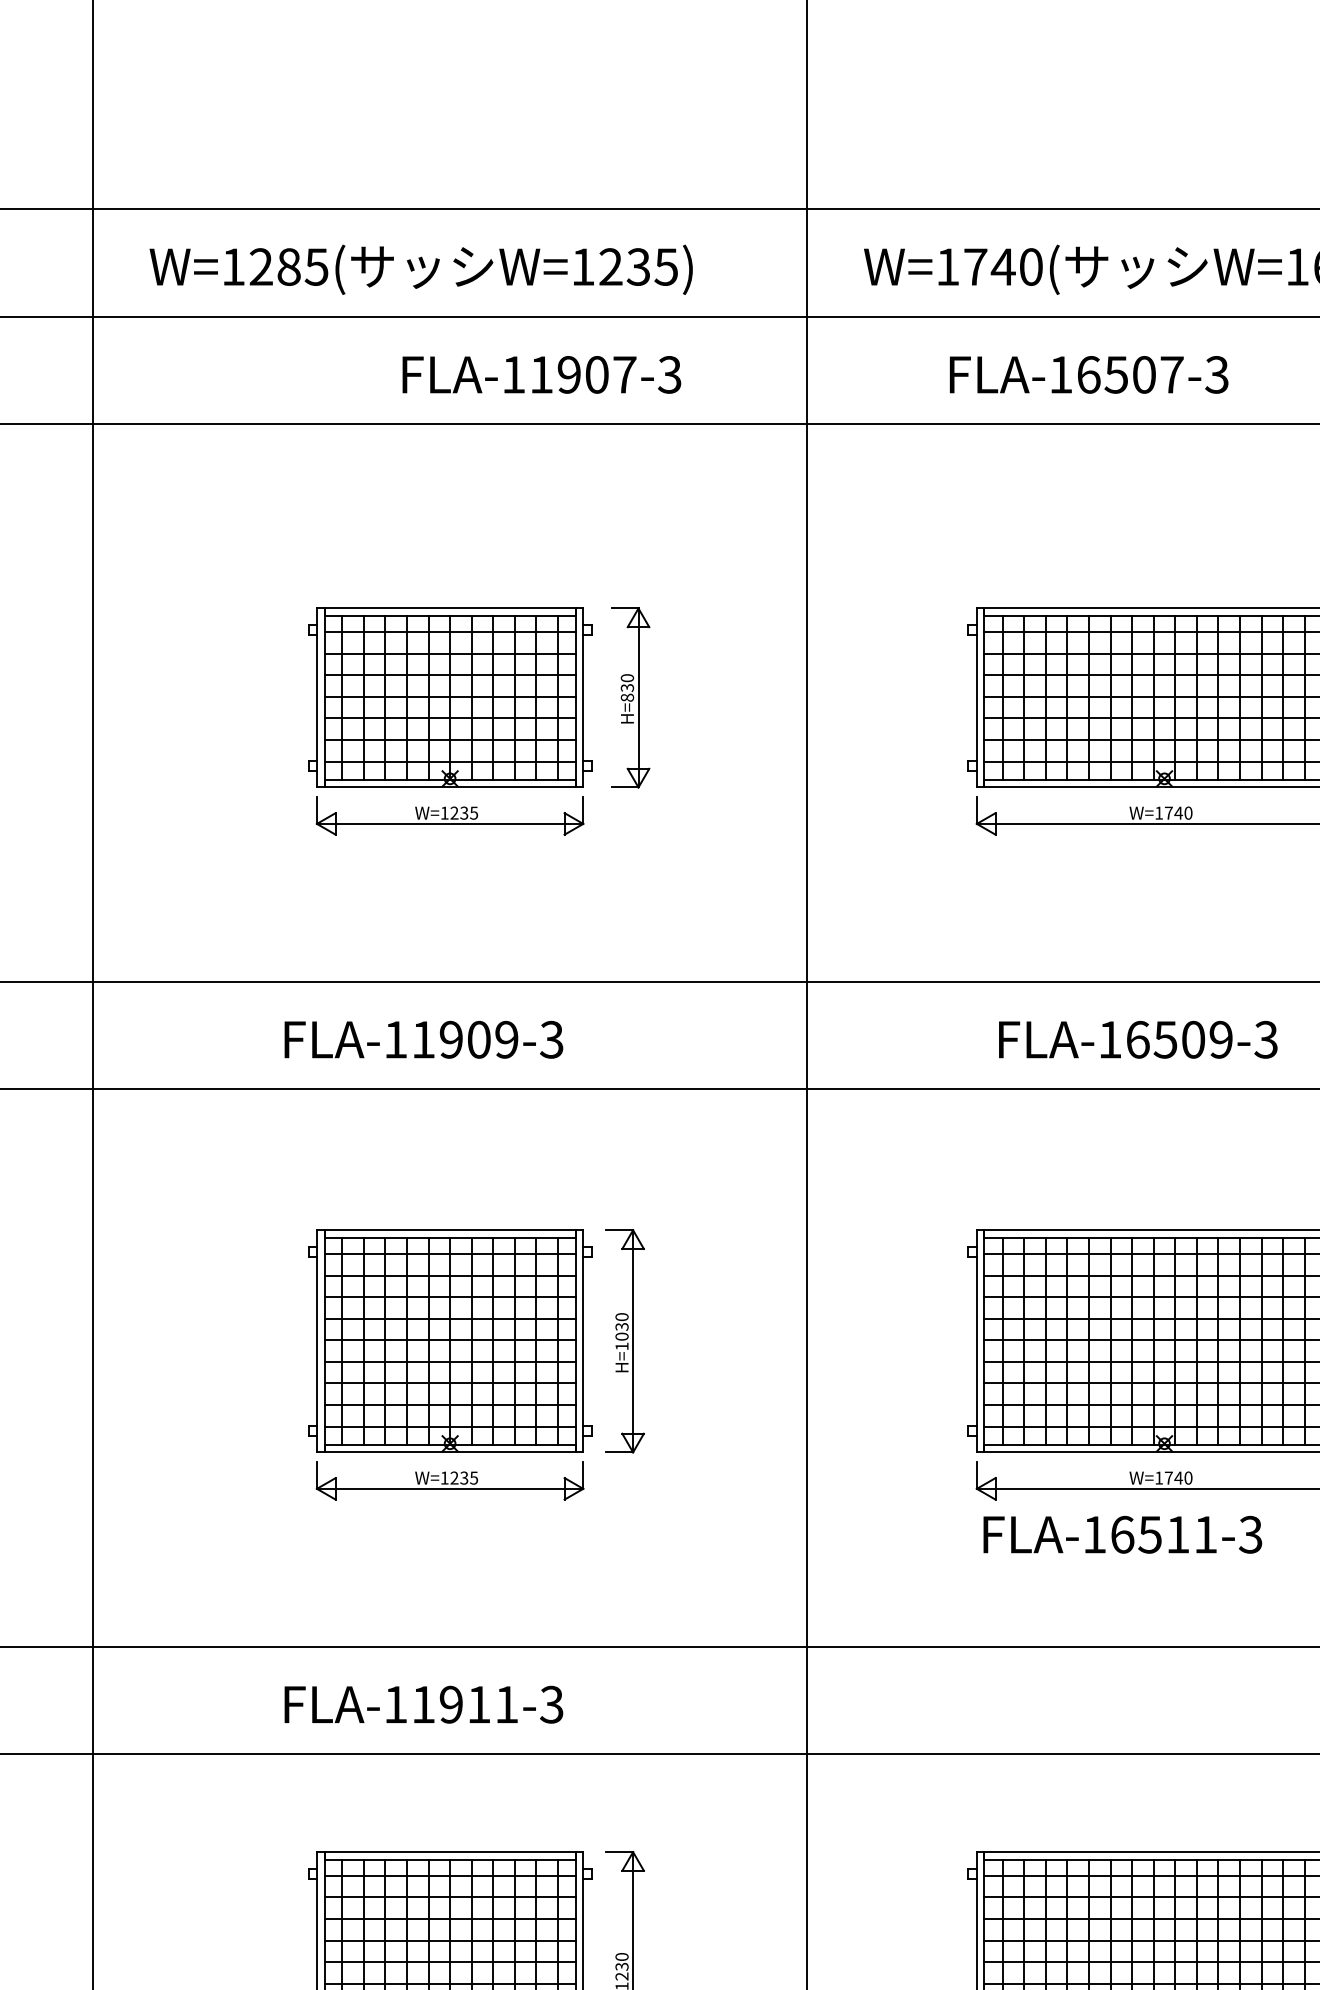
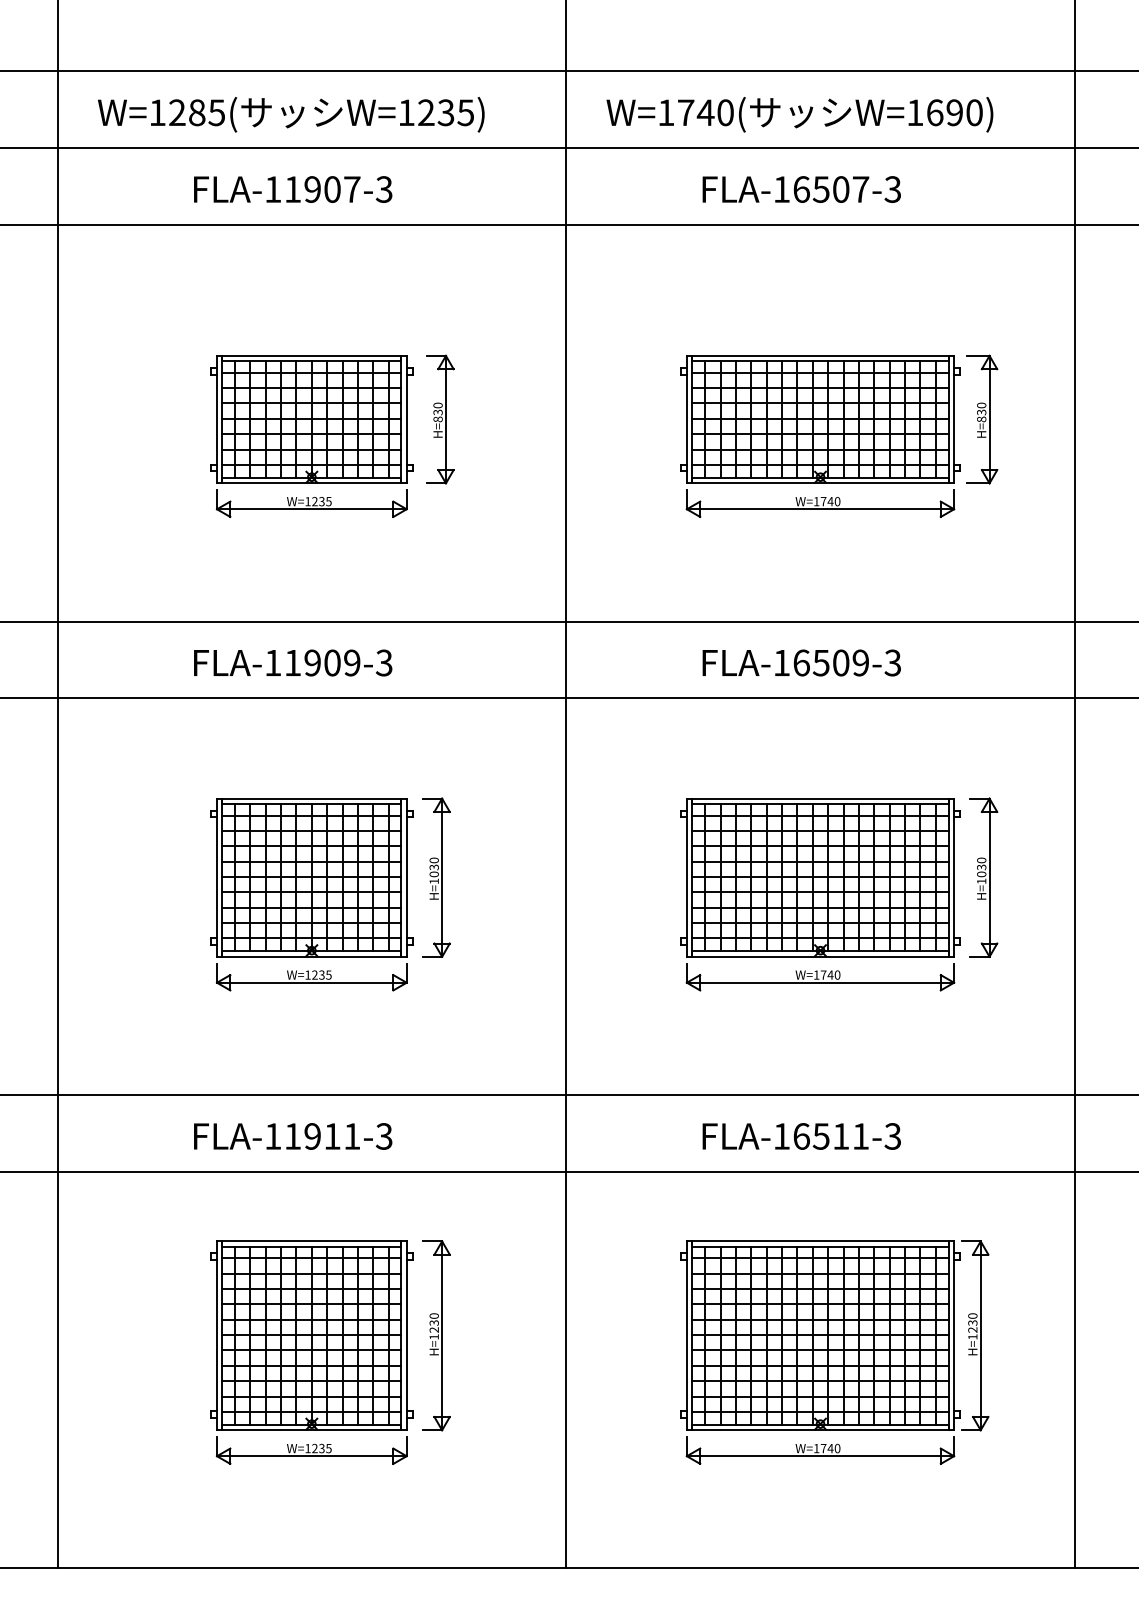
text: (542, 374) -> (293, 189), moved
text: (1088, 374) -> (801, 189), moved
text: (1122, 1534) -> (801, 1136), moved

